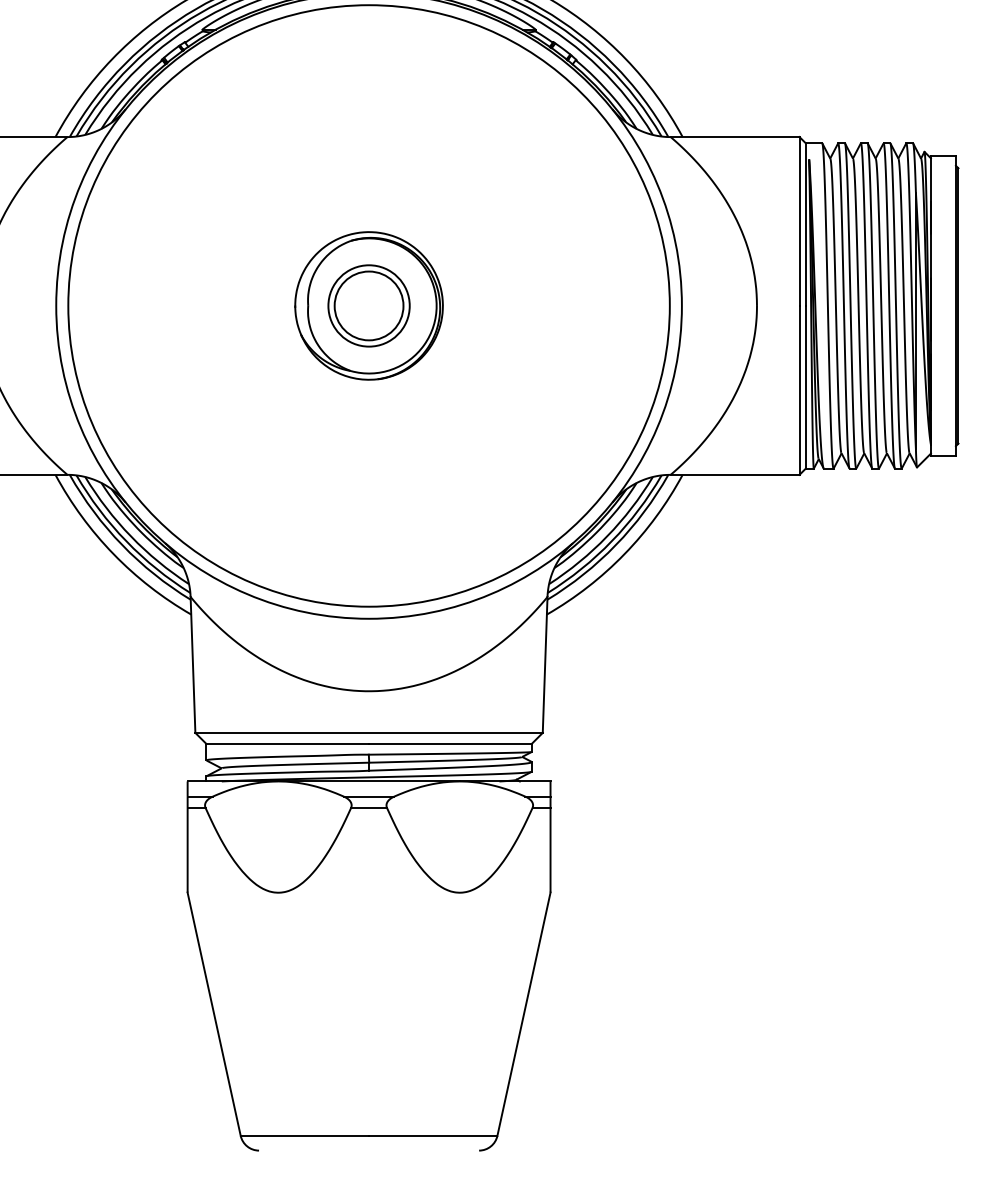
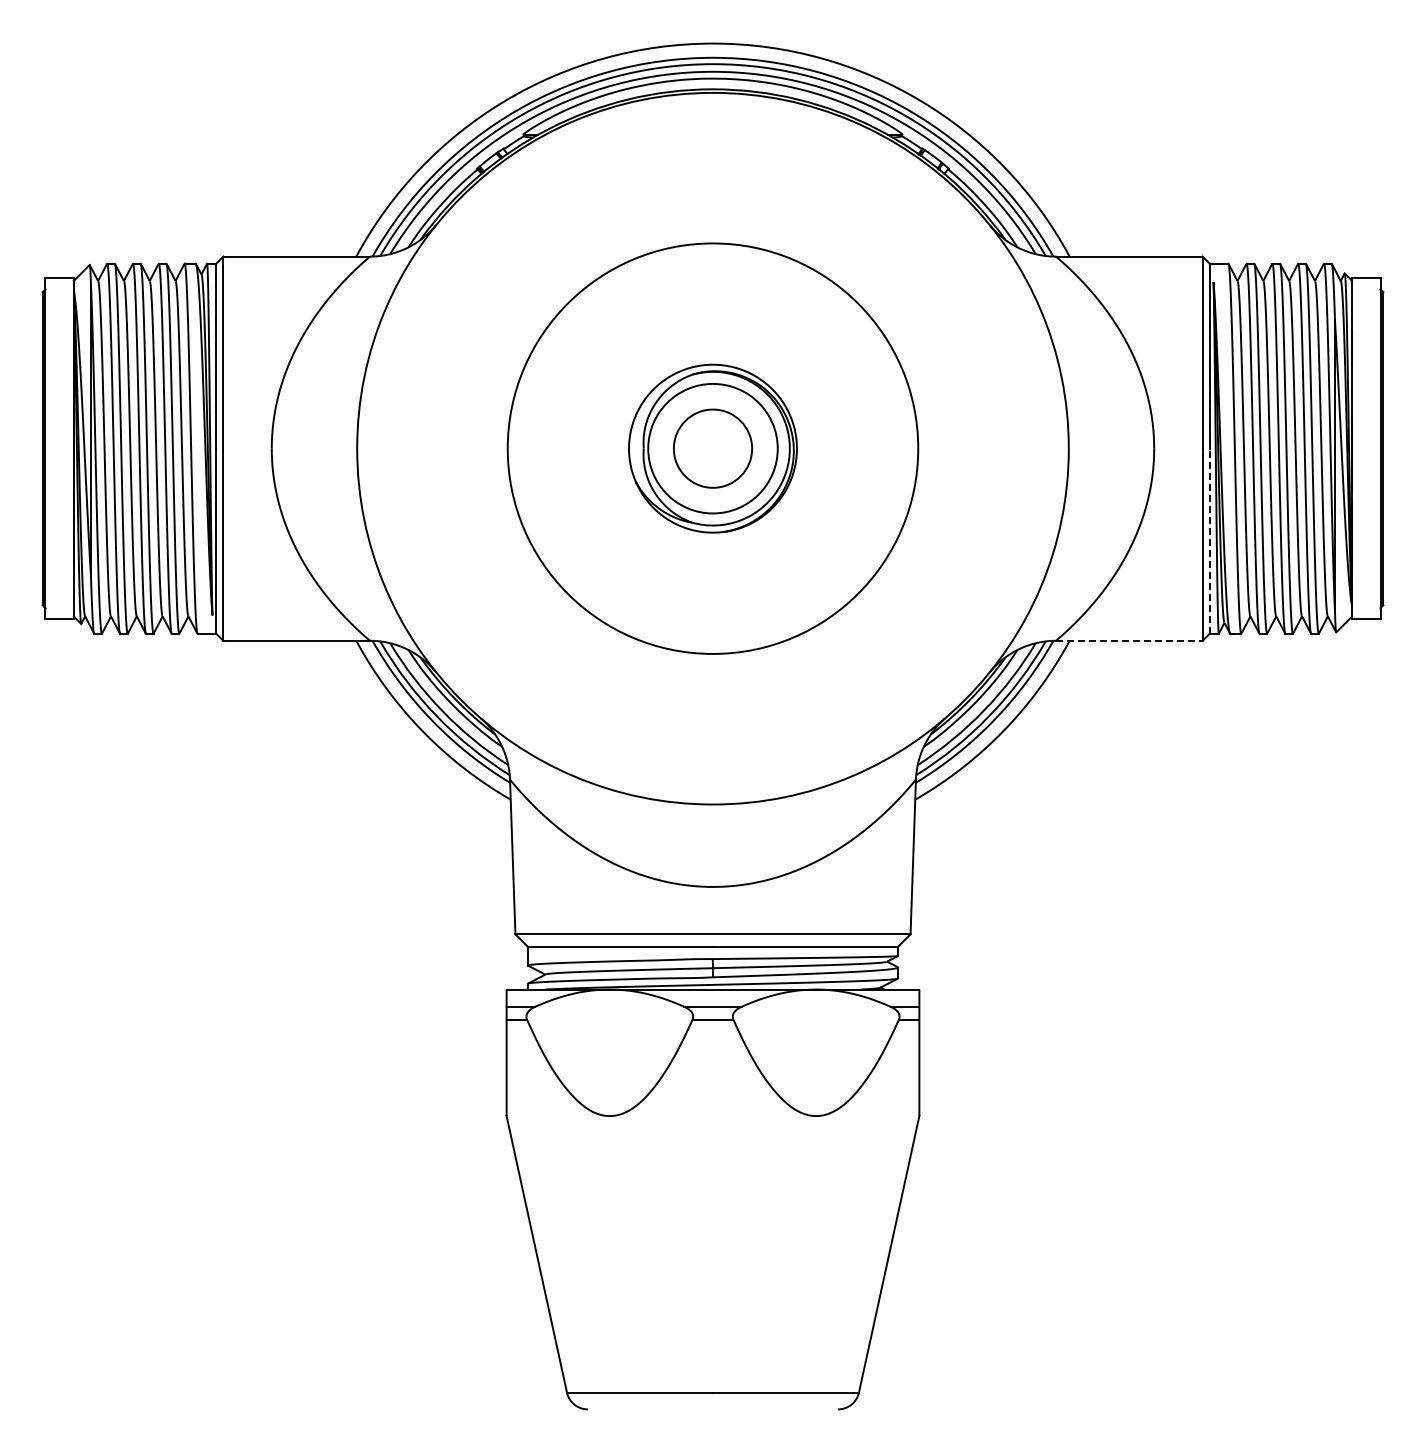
circle: (368, 305) -> (712, 448), size x0.6
circle: (368, 305) -> (712, 448), size x1.4
line: (805, 387) -> (1209, 541), solid -> dashed
line: (735, 474) -> (1129, 640), solid -> dashed

